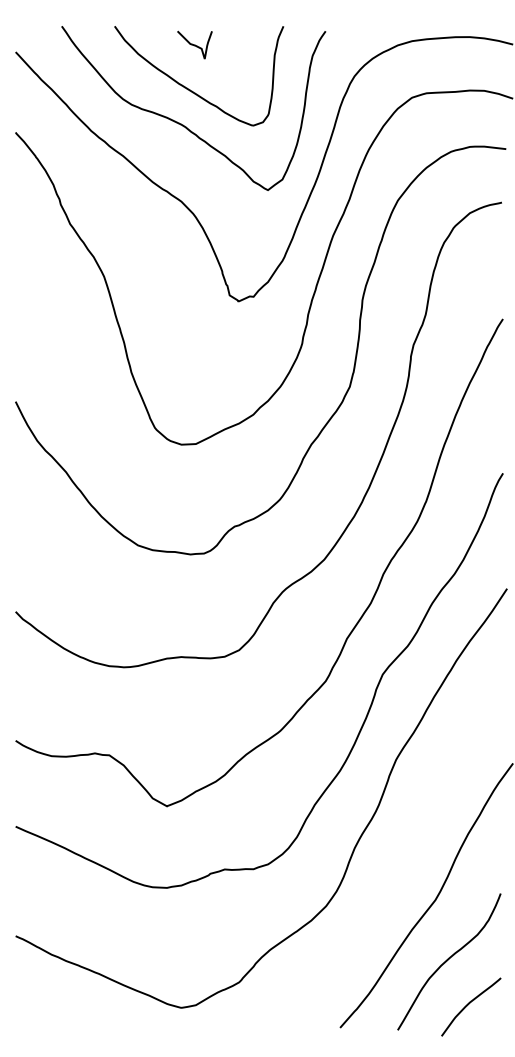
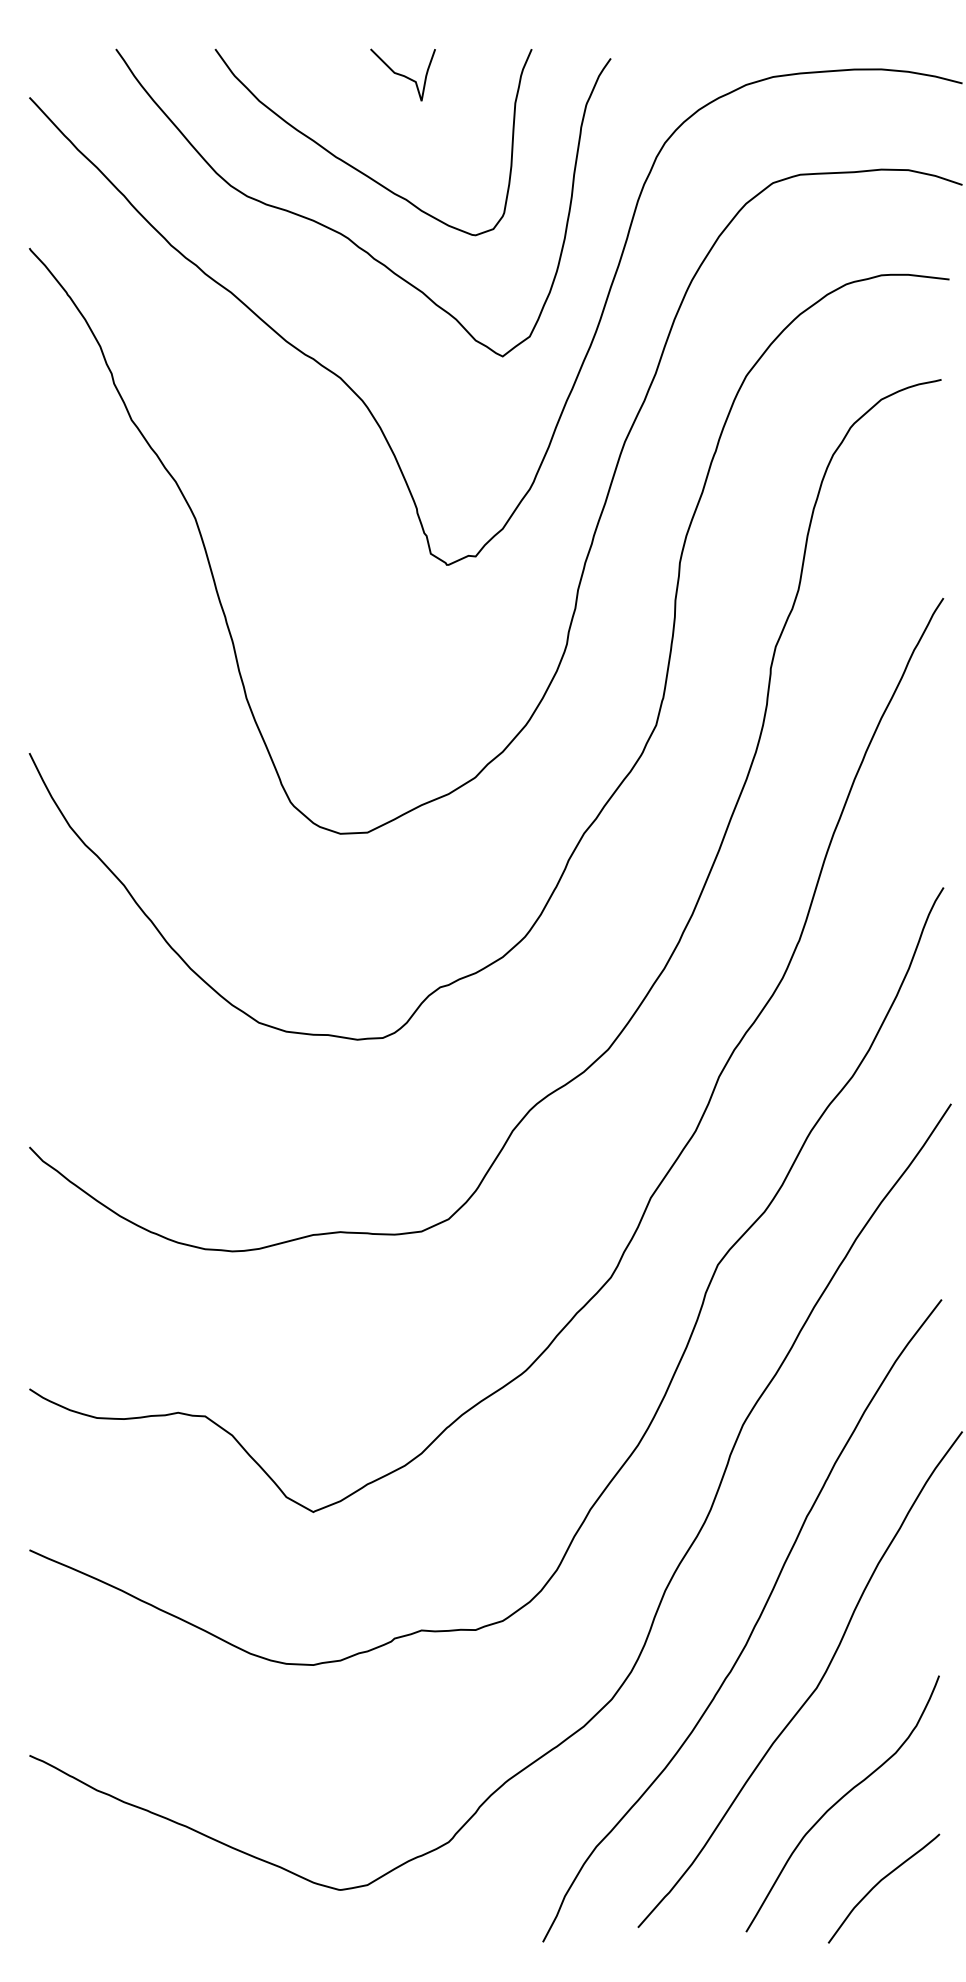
curve: (194, 44) -> (402, 73), moved
curve: (401, 866) -> (753, 1624), added

